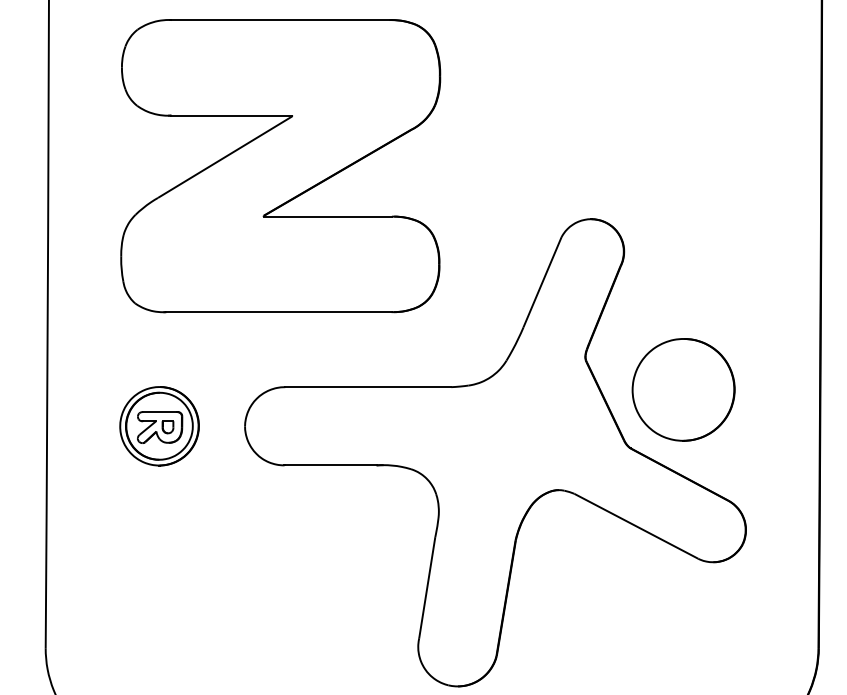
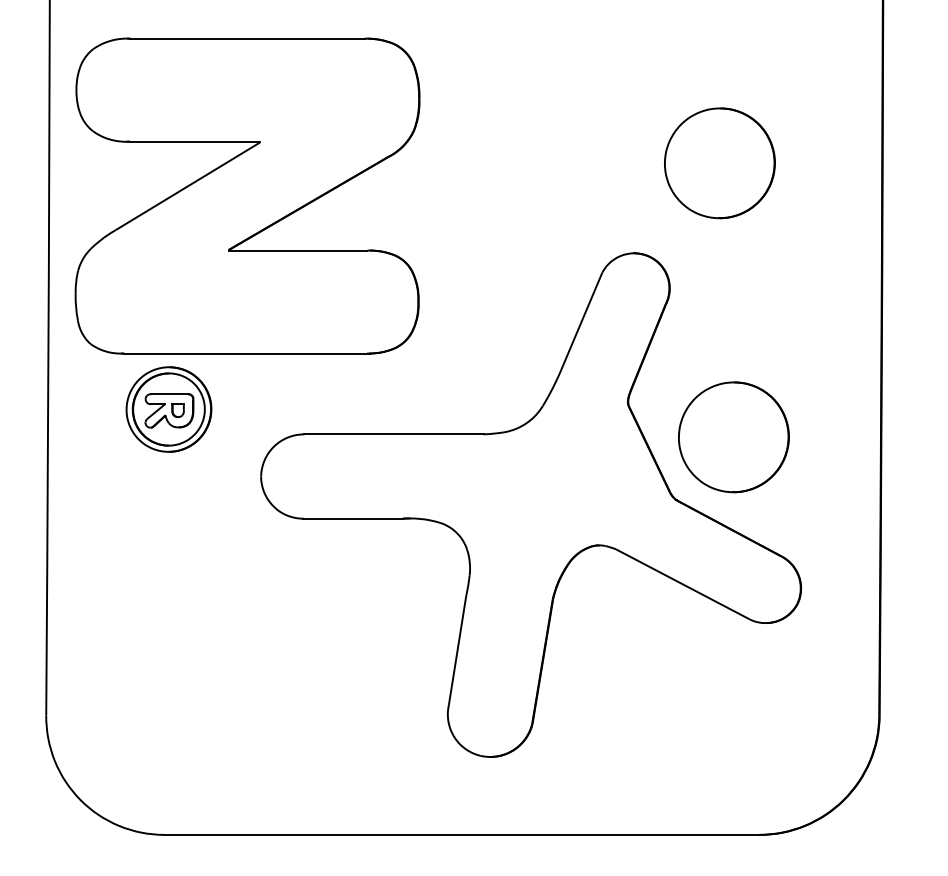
part: (670, 135) -> (719, 163), added
part: (280, 165) -> (247, 195), moved
part: (159, 426) -> (168, 409), moved

